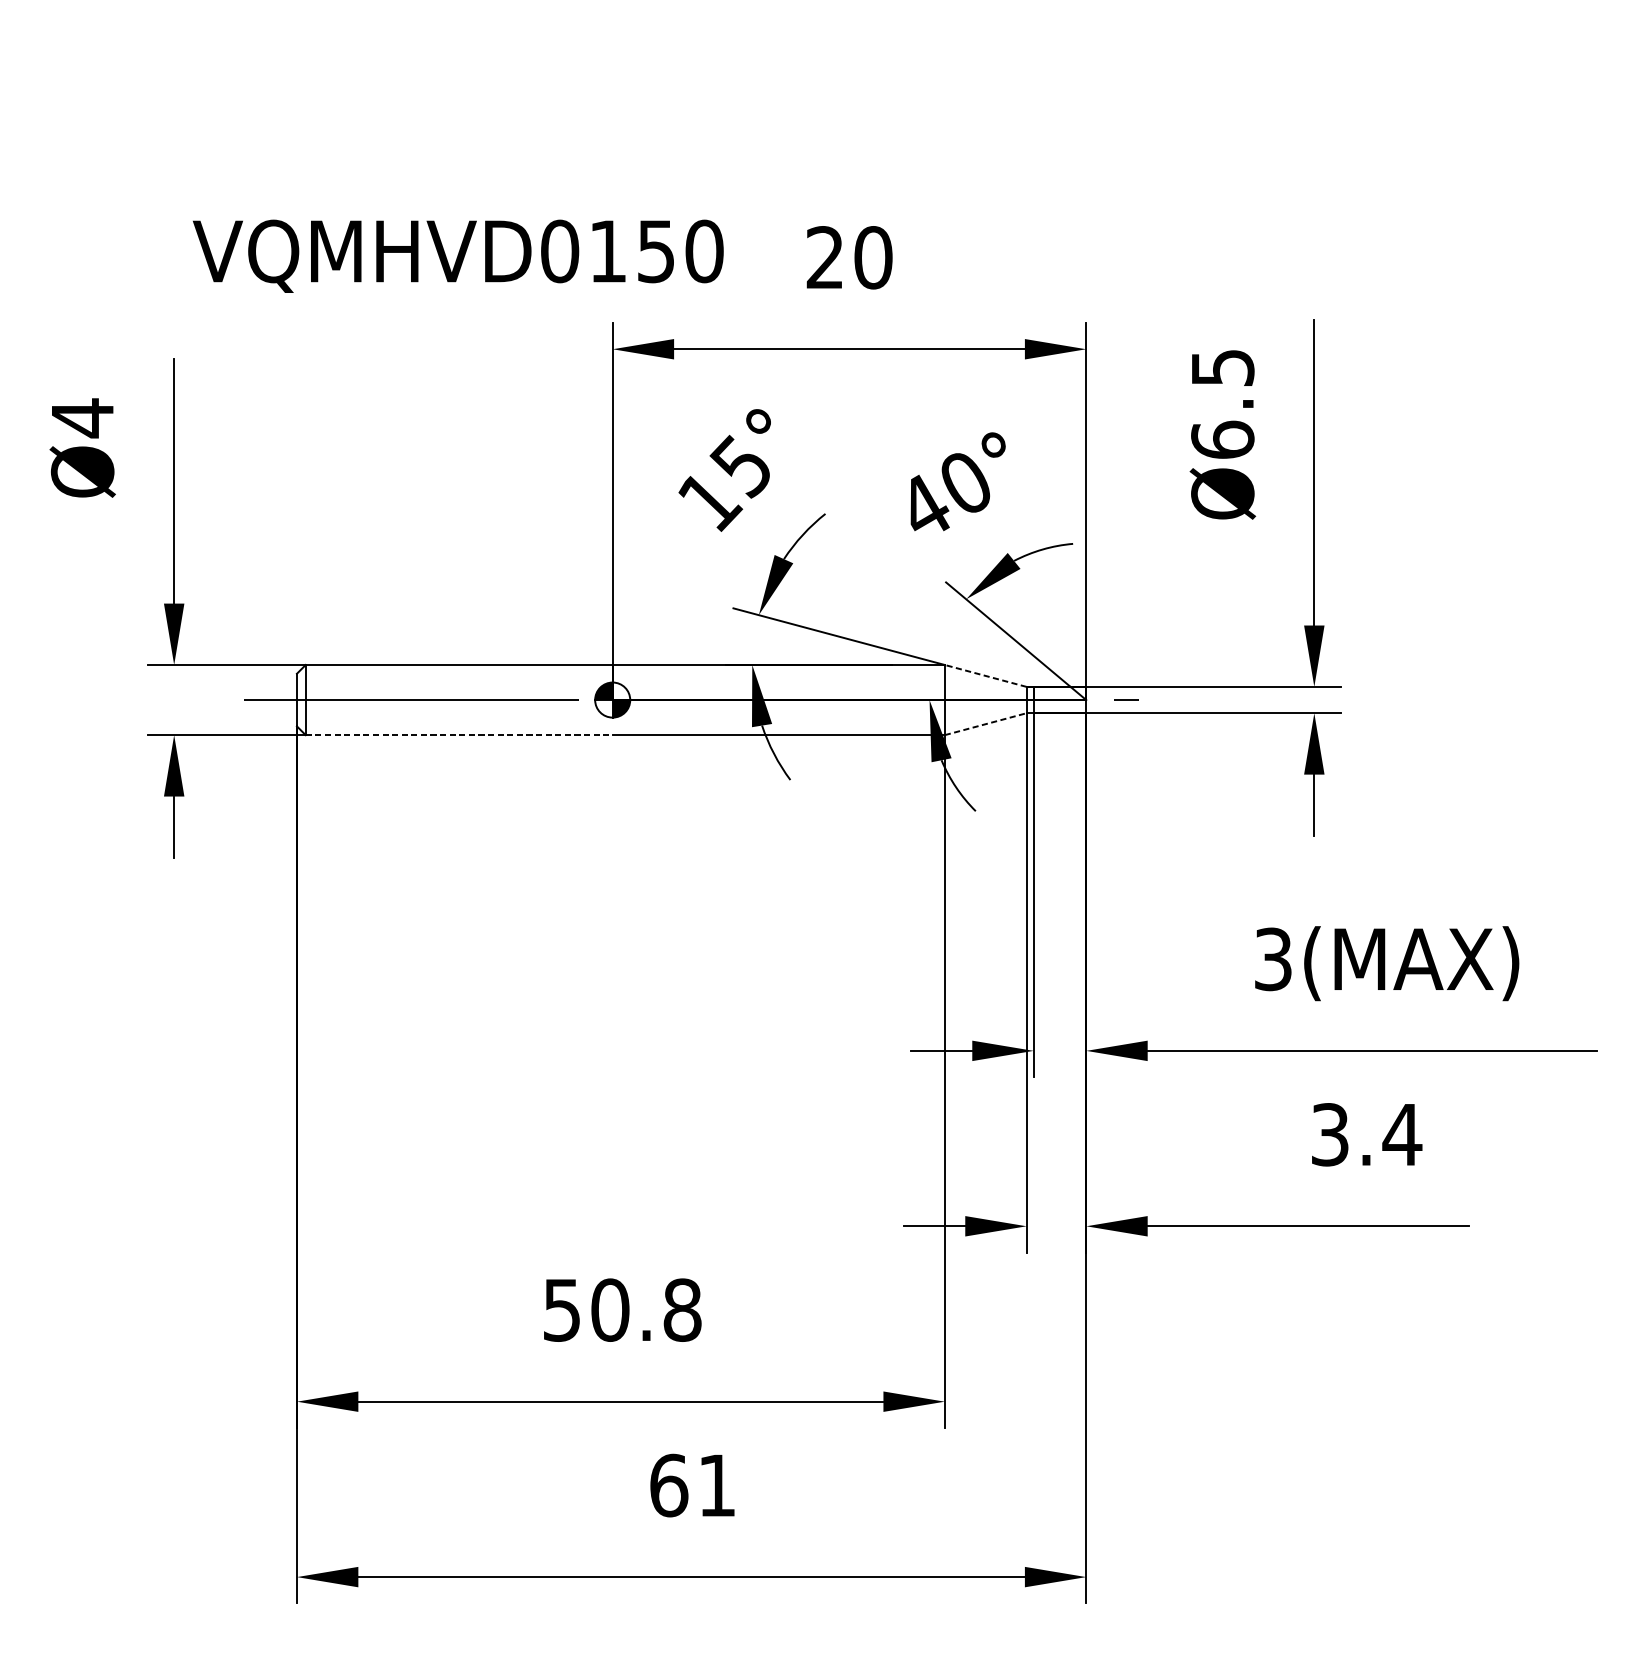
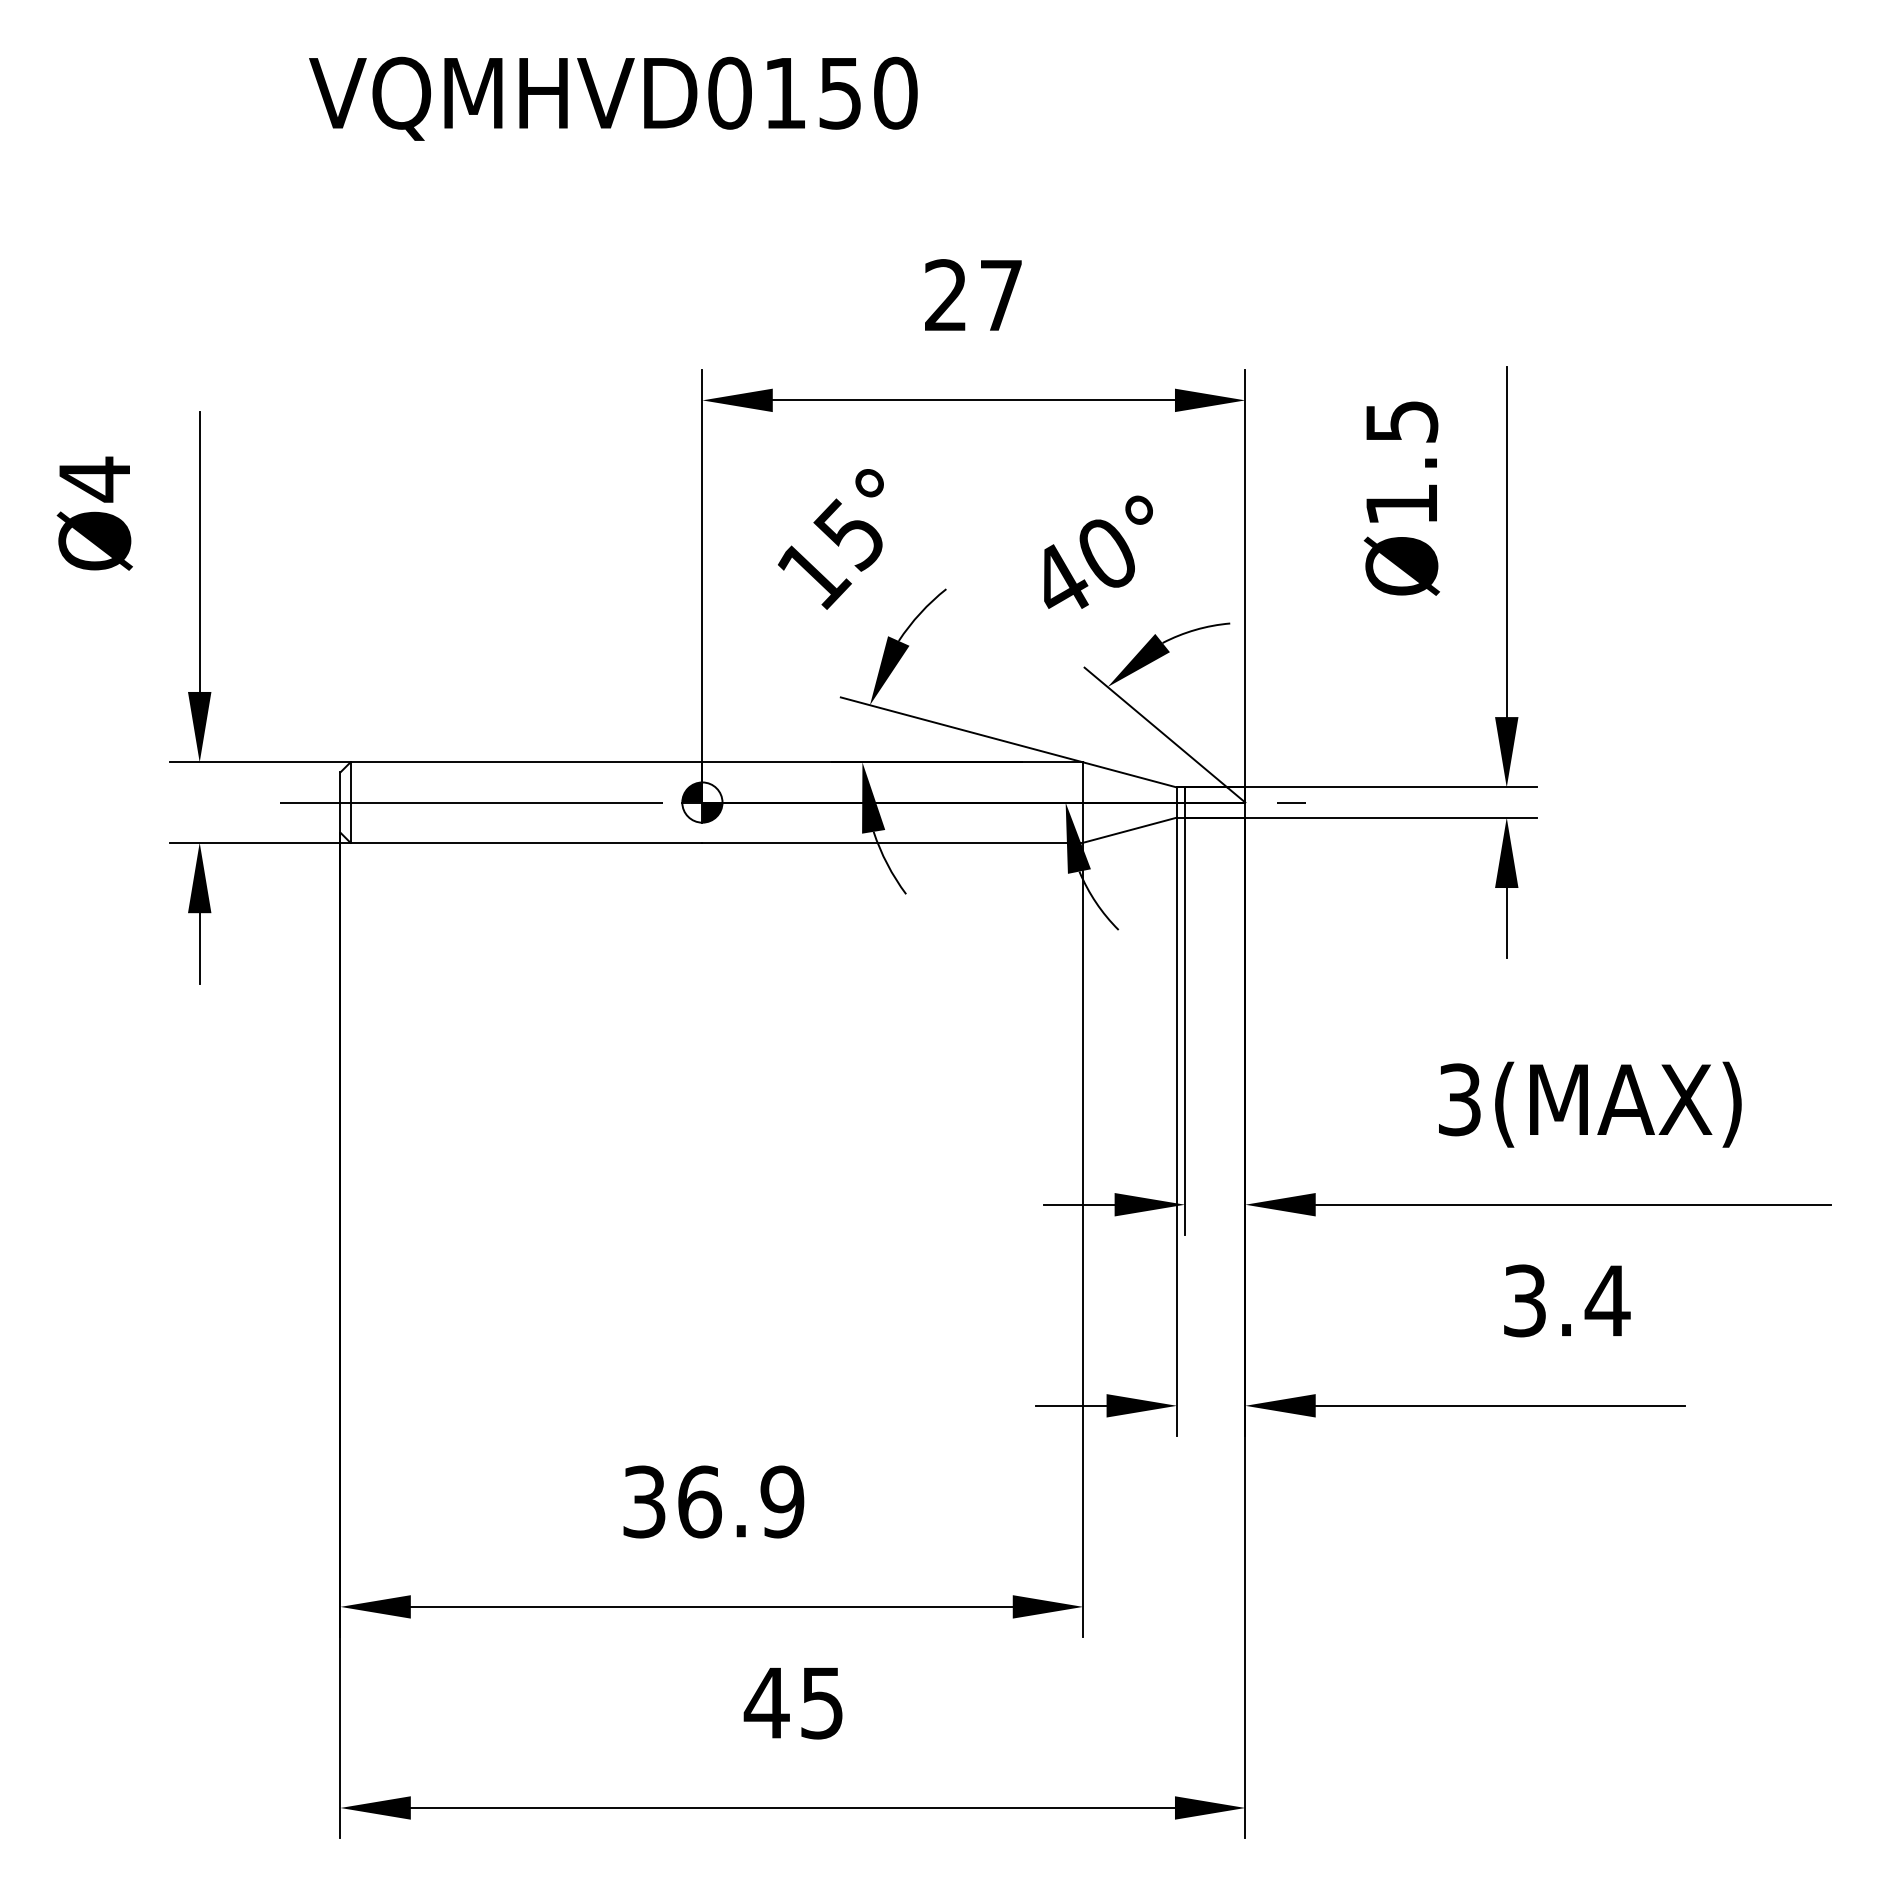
text: (458, 256) -> (613, 98), moved
text: (873, 257) -> (1001, 295), 20 -> 27
text: (1222, 439) -> (1401, 503), Ø6.5 -> Ø1.5
line: (986, 675) -> (1130, 774), dashed -> solid
line: (986, 724) -> (1130, 830), dashed -> solid
line: (459, 734) -> (526, 842), dashed -> solid
text: (622, 1309) -> (713, 1501), 50.8 -> 36.9
text: (691, 1485) -> (792, 1702), 61 -> 45

